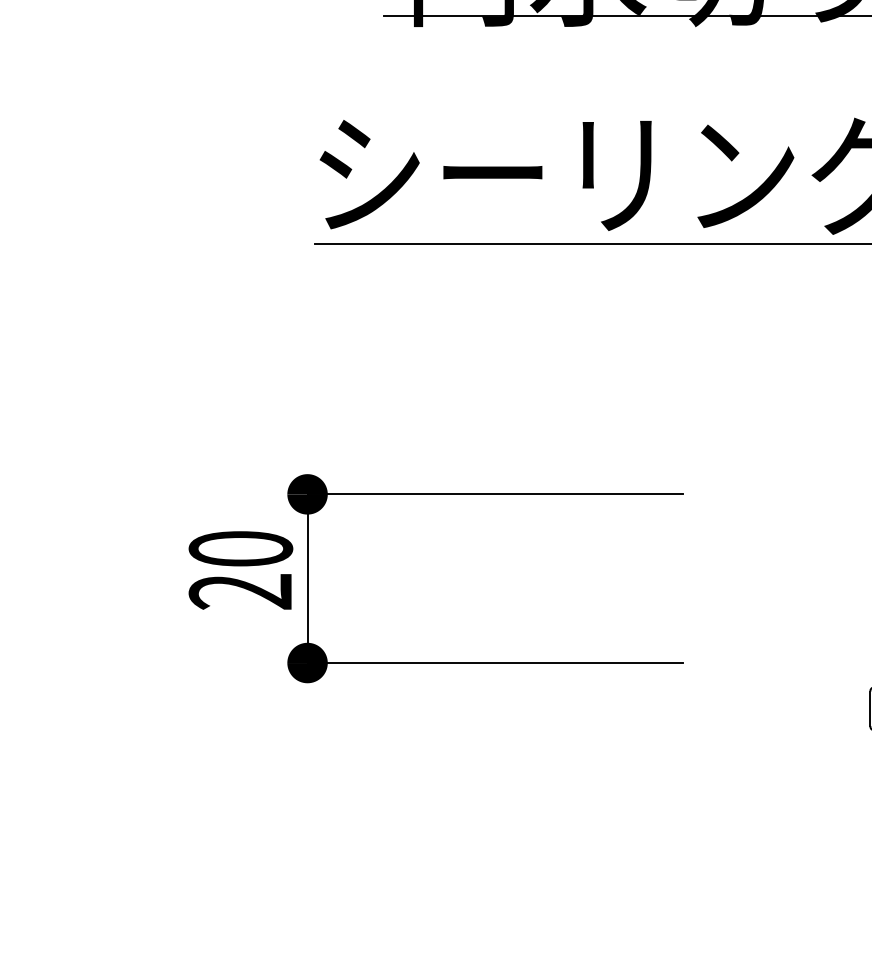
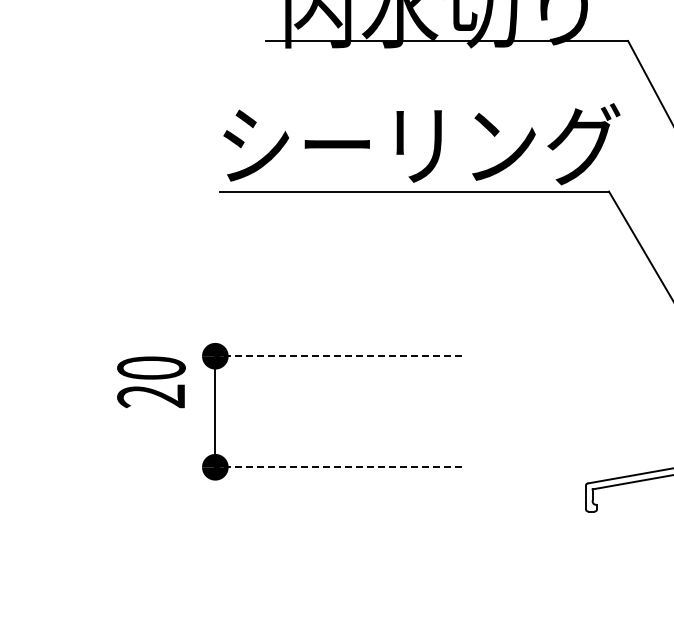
line: (494, 494) -> (338, 356), solid -> dashed
text: (240, 570) -> (151, 382), moved
line: (494, 663) -> (338, 467), solid -> dashed

